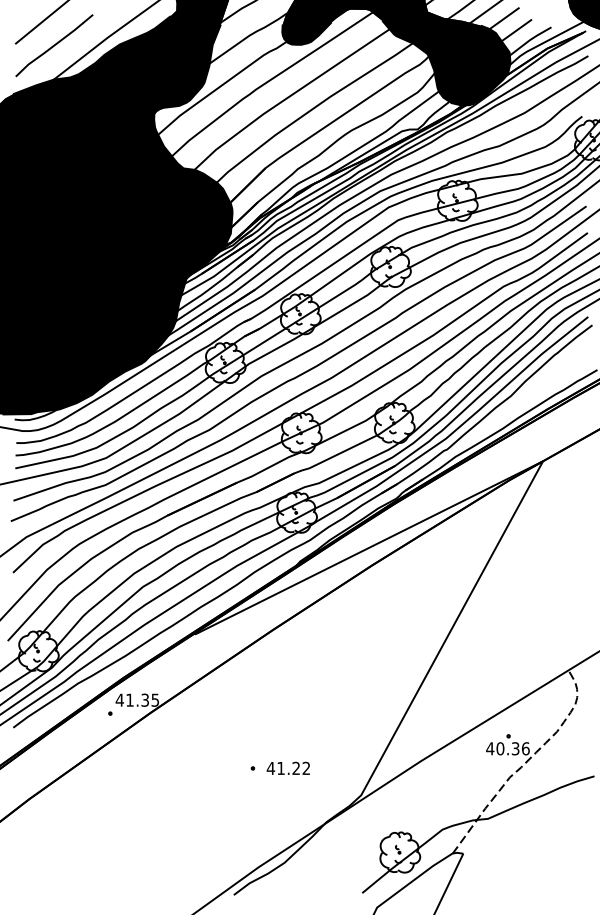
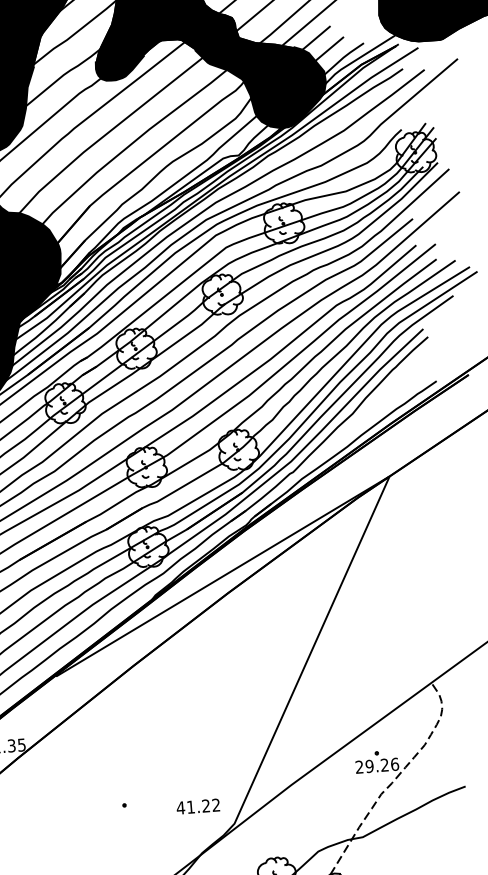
text: (502, 748) -> (371, 765), 40.36 -> 29.26
text: (287, 767) -> (197, 805), moved

